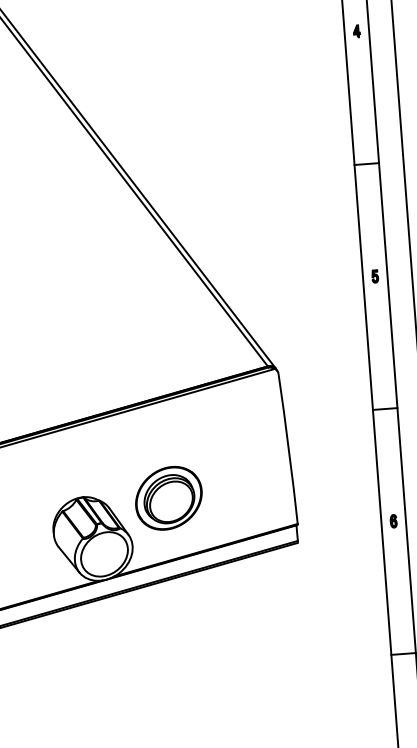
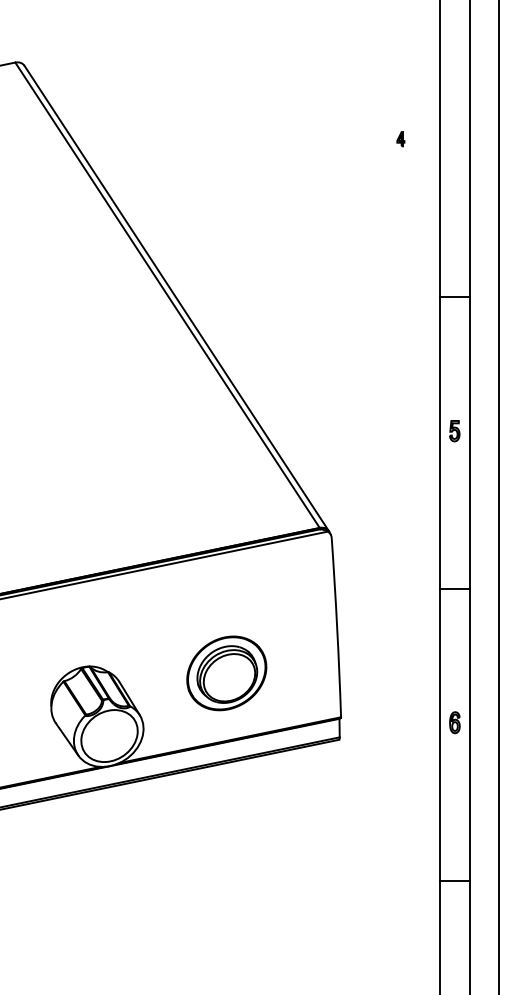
part: (356, 31) -> (400, 139), moved
part: (374, 276) -> (454, 430), size x1.4
part: (168, 498) -> (226, 673), moved
part: (393, 521) -> (454, 722), size x1.4

